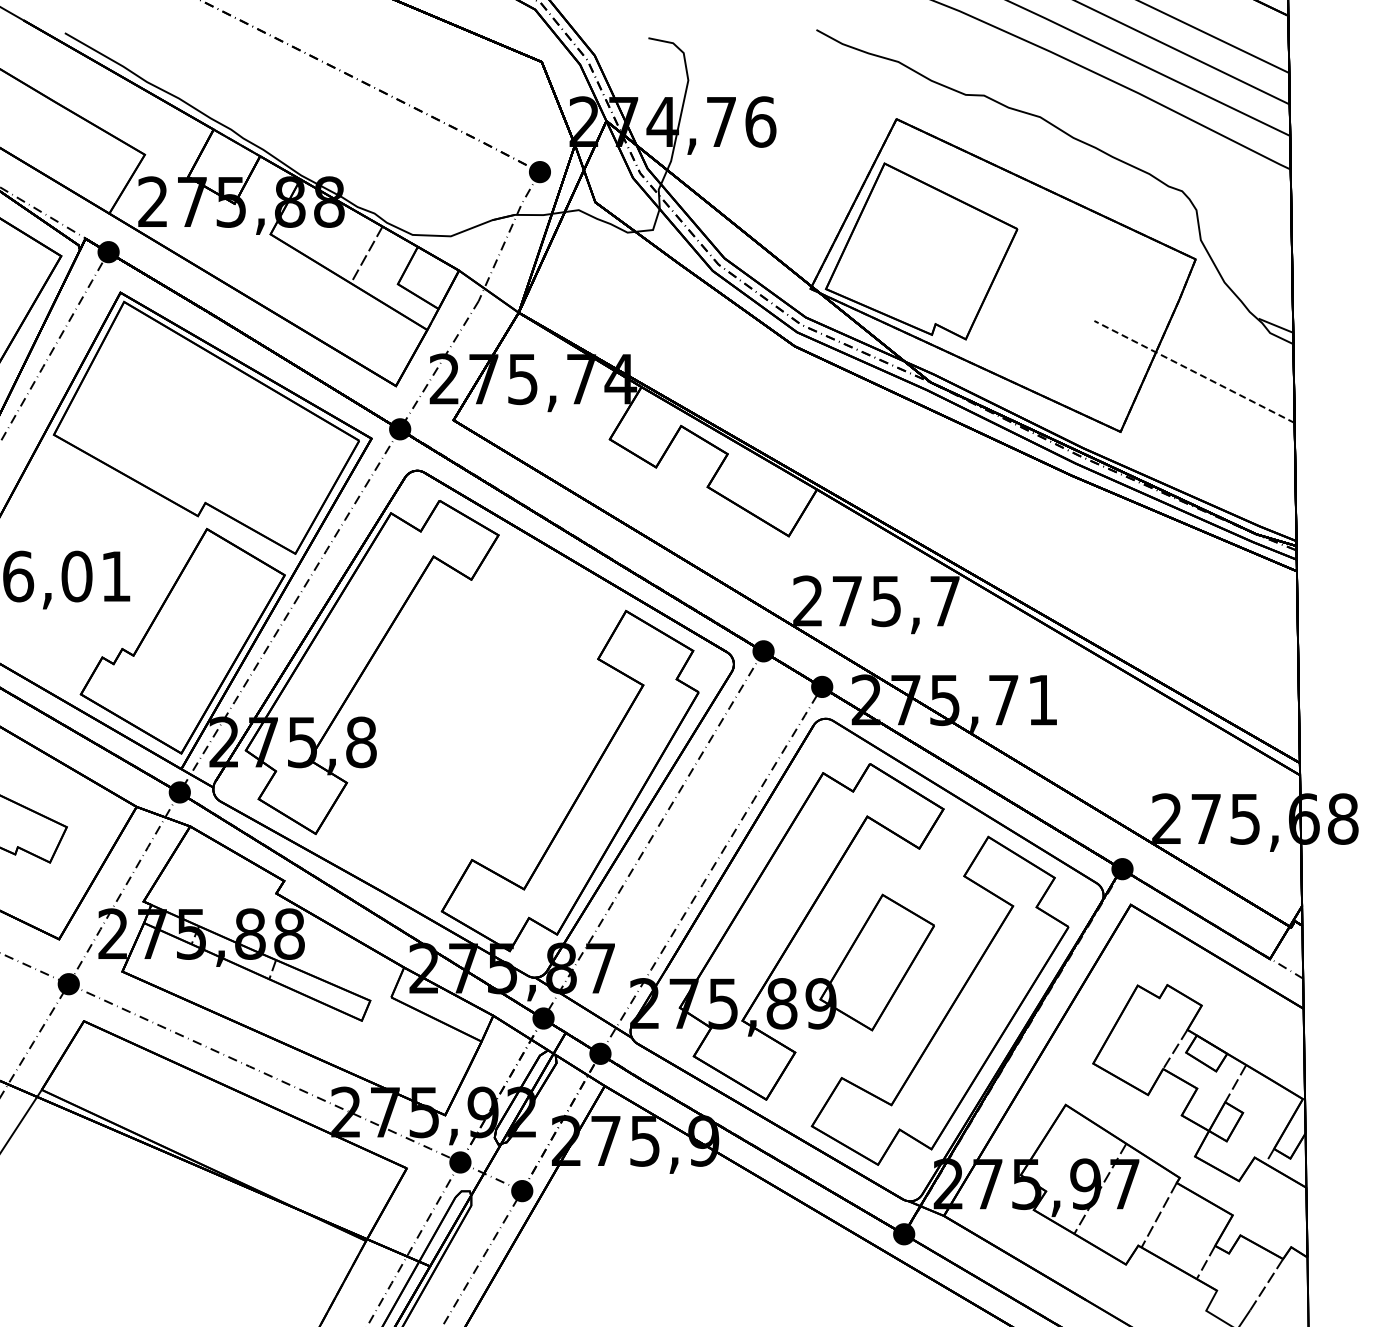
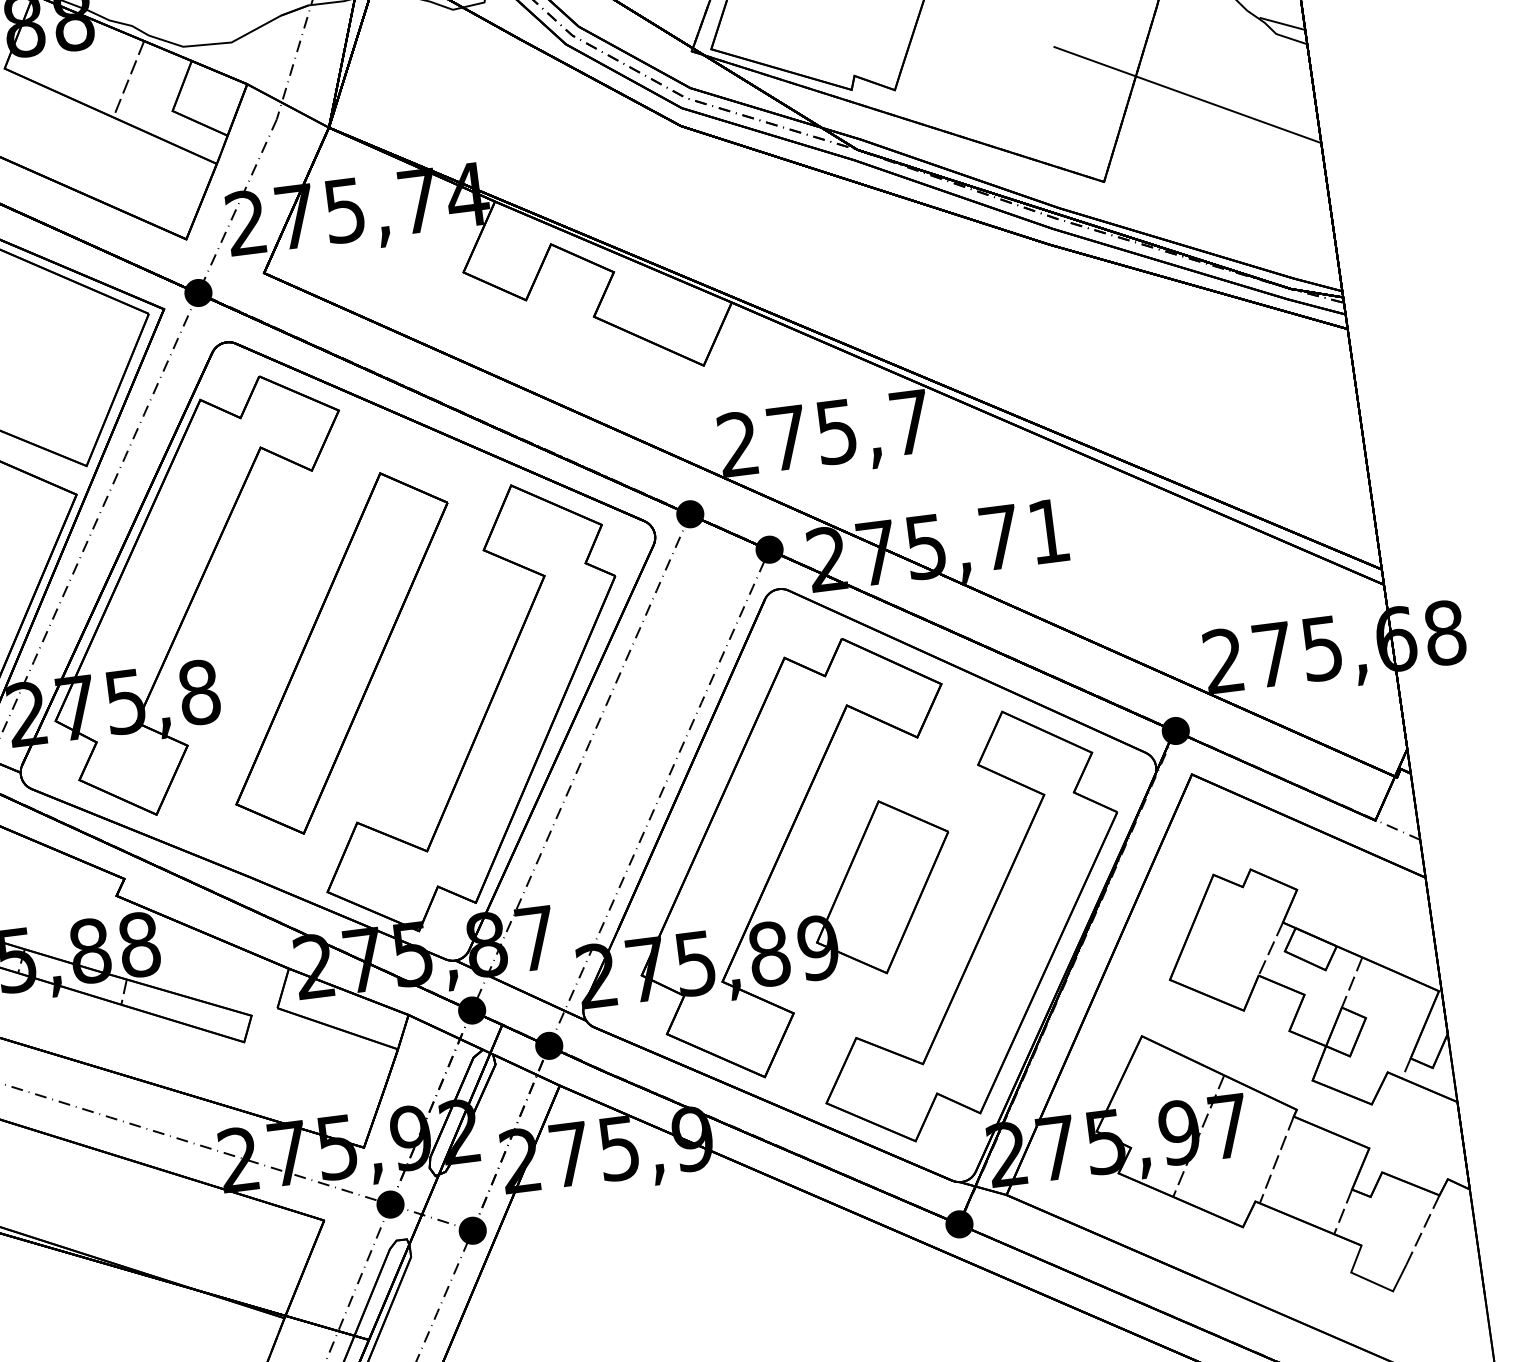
line: (1194, 371) -> (1187, 94), dashed -> solid
part: (476, 725) -> (341, 653), added

